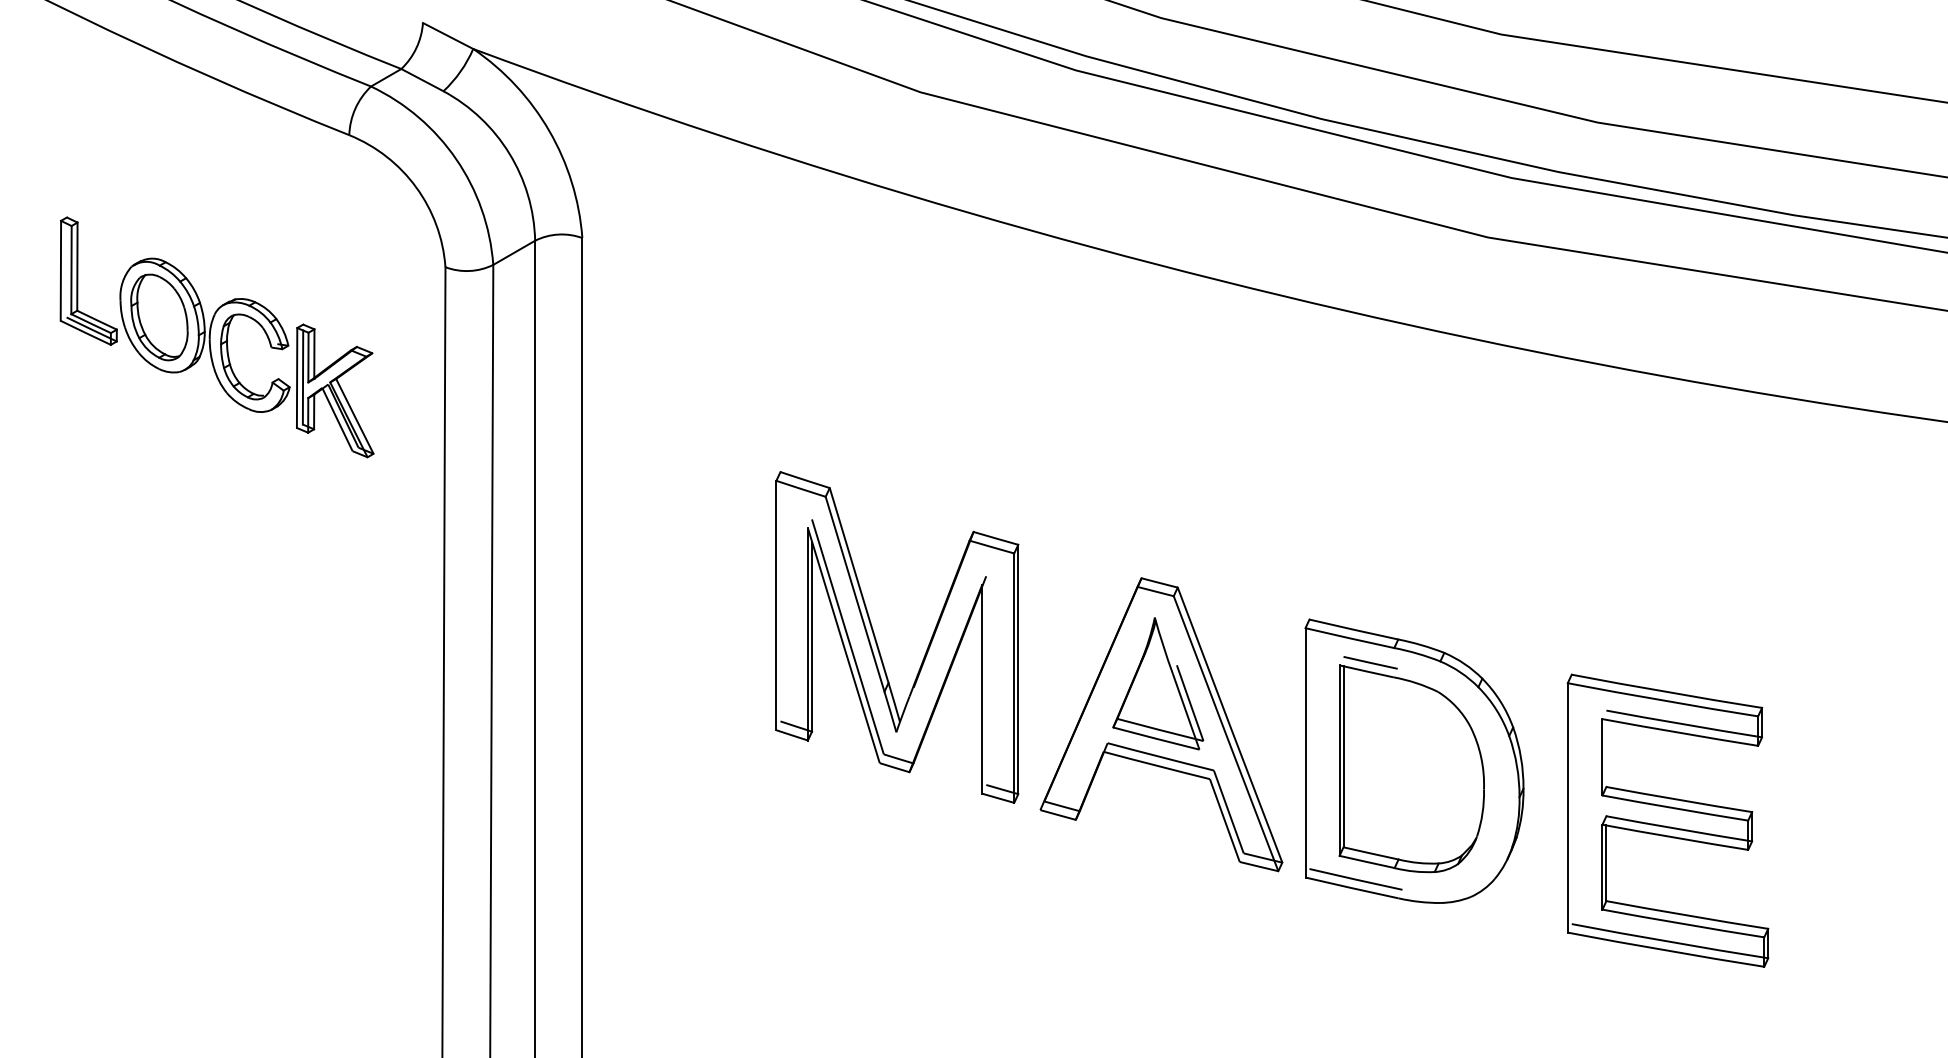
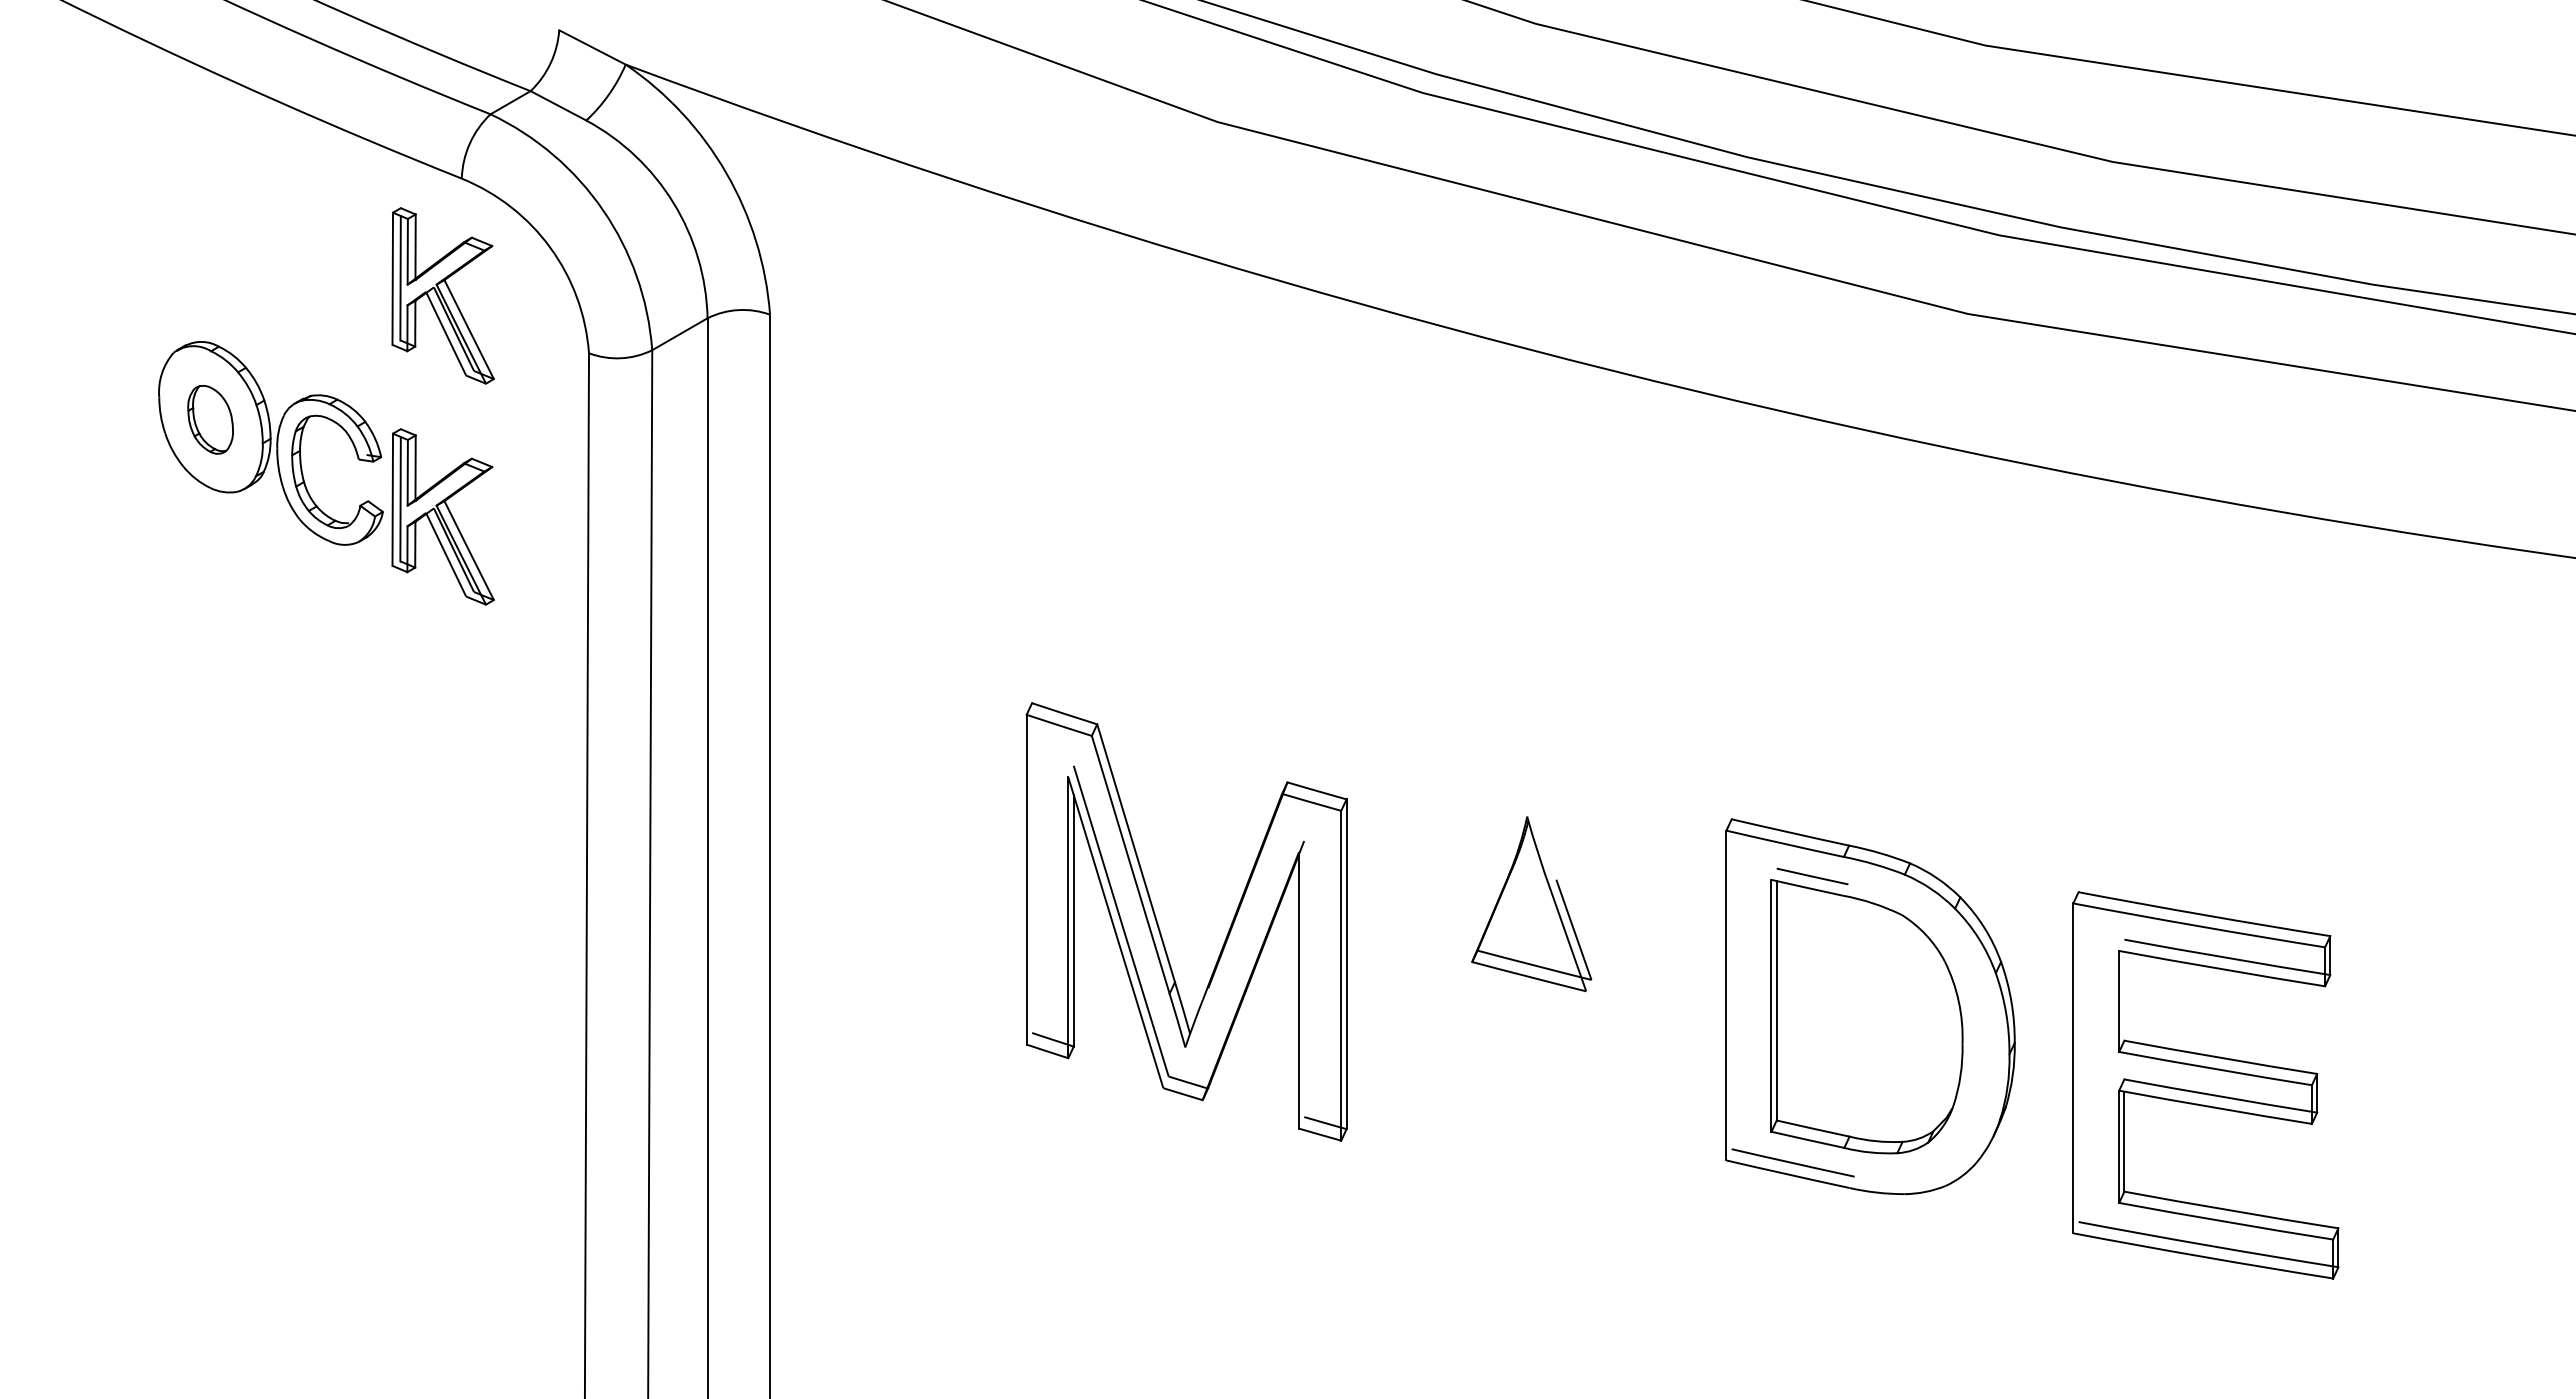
part: (334, 223) -> (442, 295), added
part: (77, 280) -> (102, 371), removed
part: (159, 317) -> (210, 419), size x0.6
part: (876, 640) -> (1159, 926), moved
part: (1161, 724) -> (1535, 958), removed

